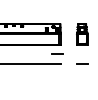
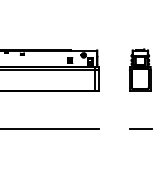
line: (57, 53) -> (91, 107), removed

